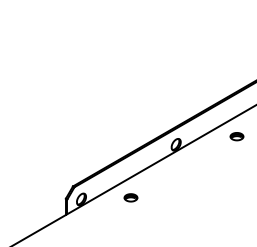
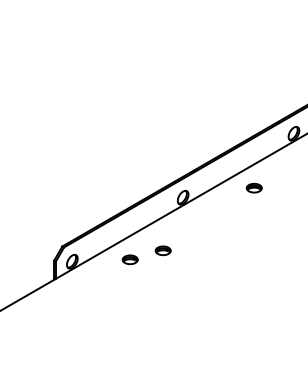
part: (158, 189) -> (162, 250), added

